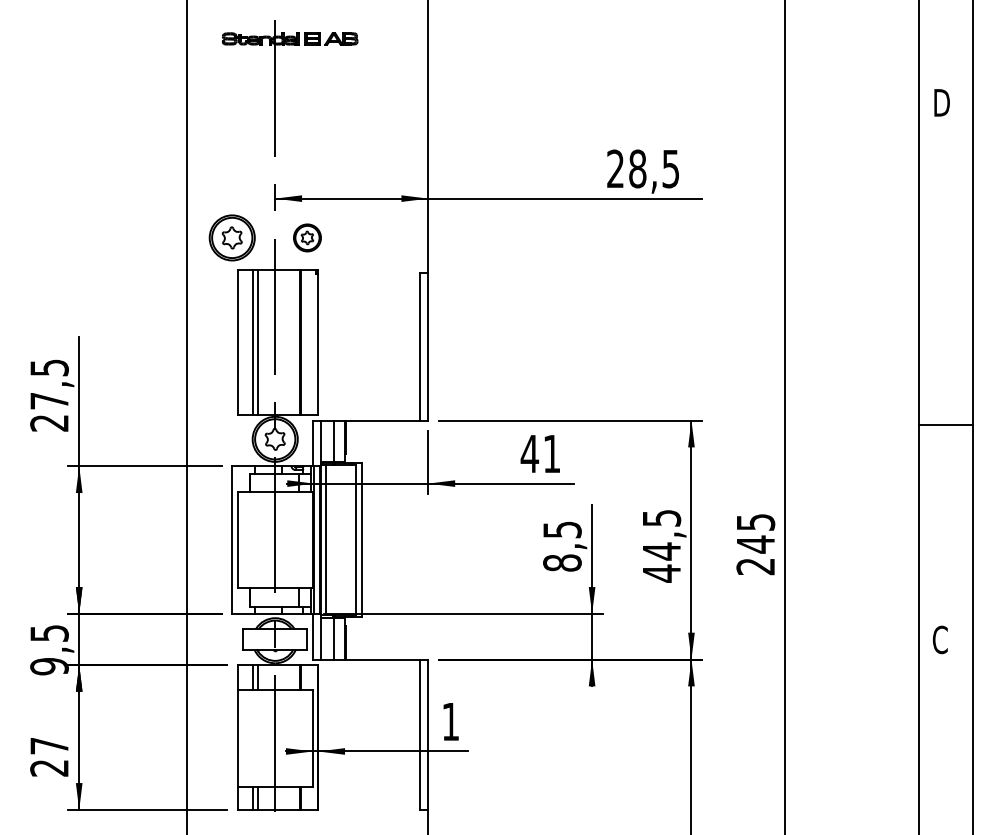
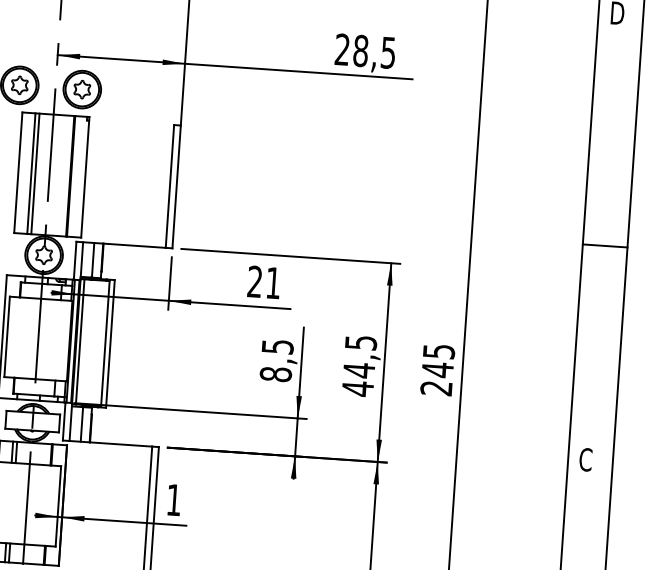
part: (307, 237) -> (82, 89), size x1.67
line: (945, 425) -> (604, 246), moved
text: (529, 453) -> (254, 281), 41 -> 21

